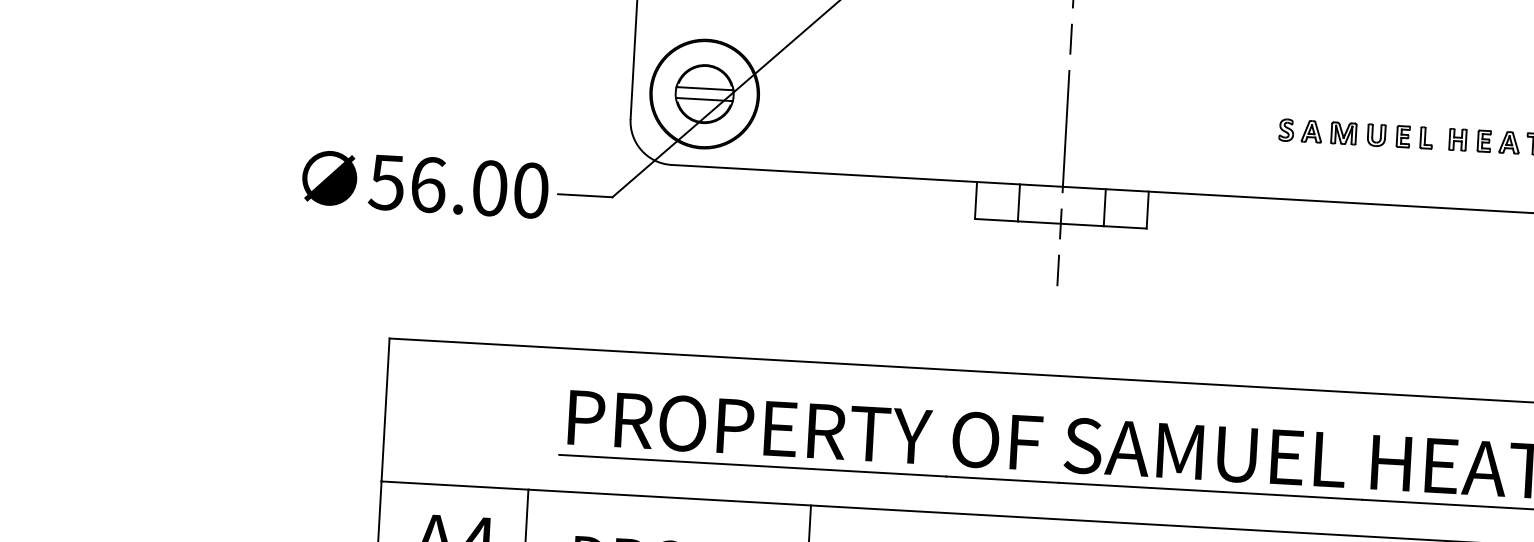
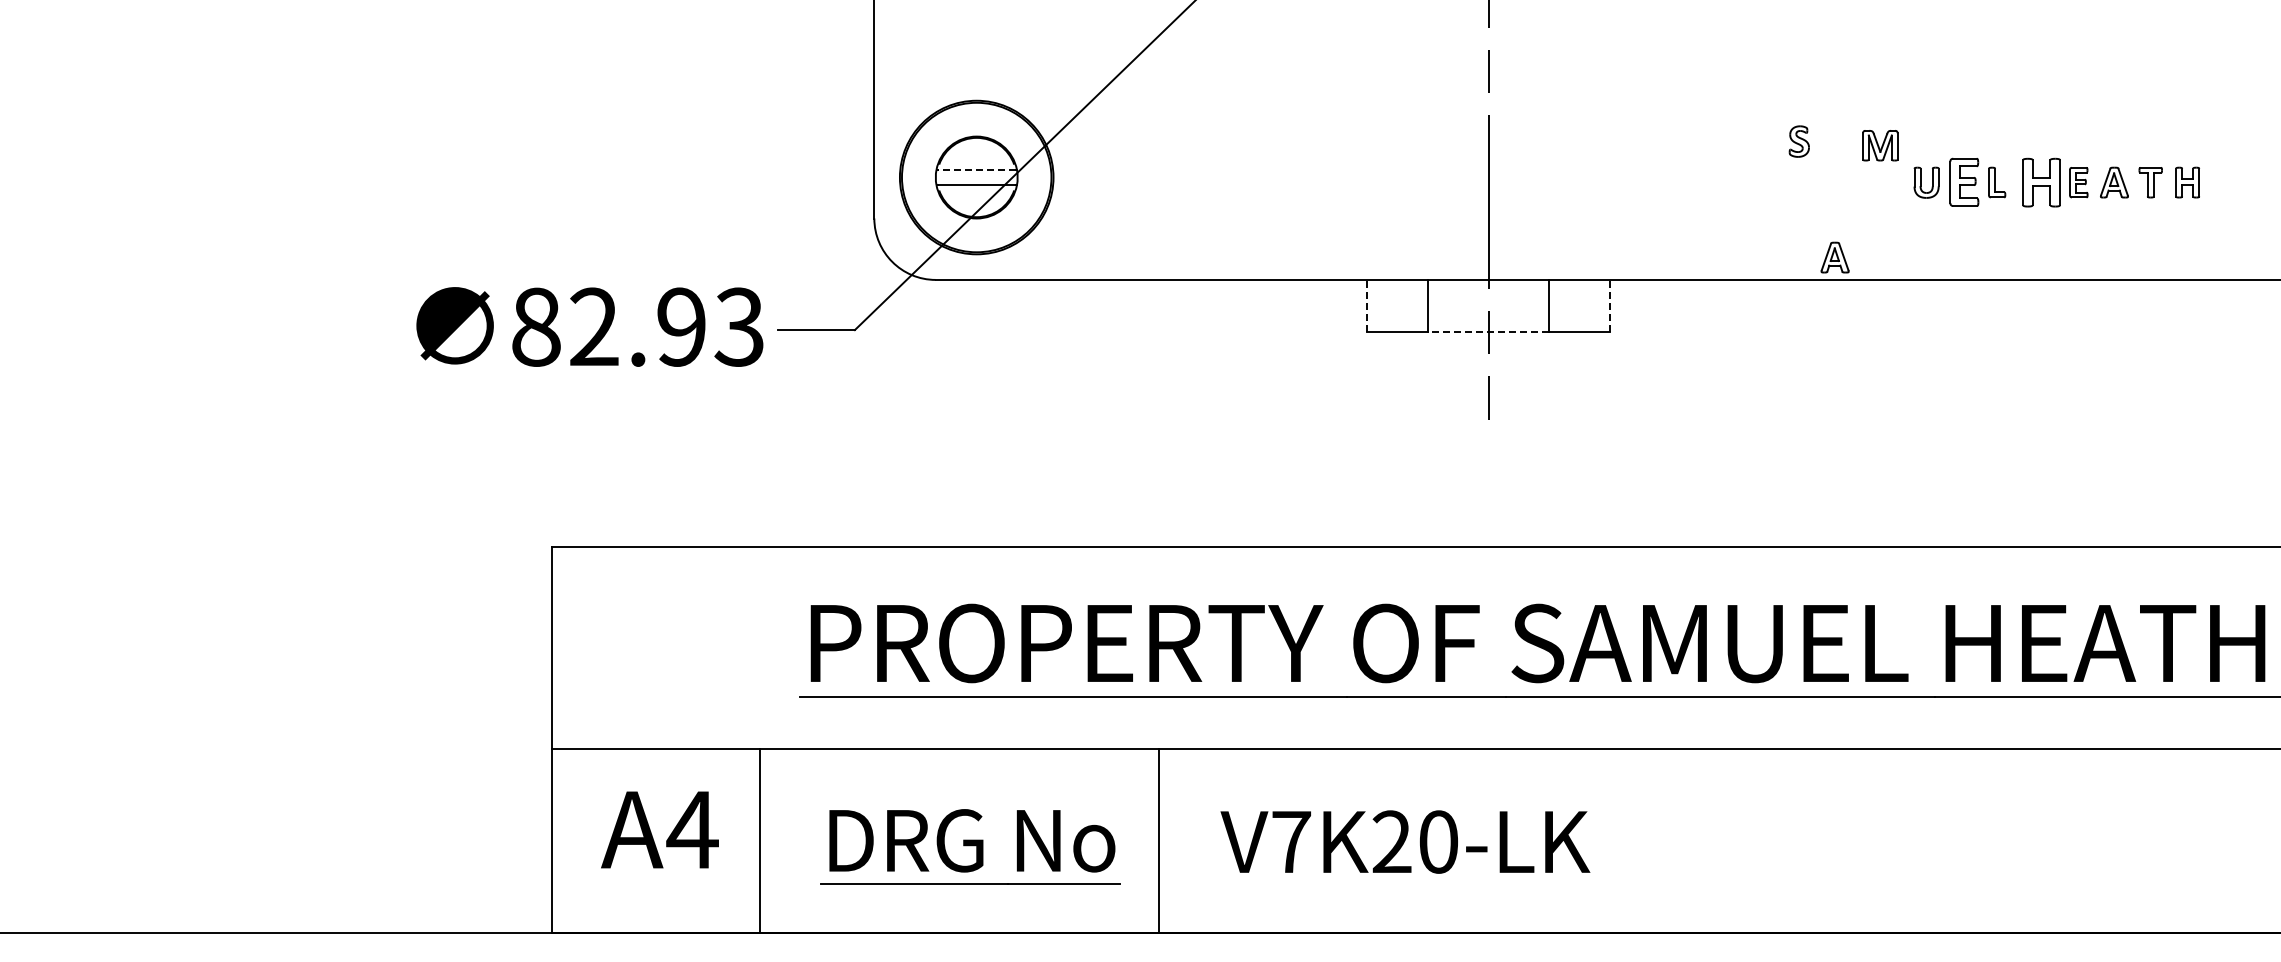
line: (704, 88) -> (976, 169), solid -> dashed
part: (1285, 130) -> (1798, 141), moved
part: (1311, 131) -> (1834, 257), moved
part: (1344, 133) -> (1880, 145), moved
part: (1403, 136) -> (1964, 182), size x1.6
part: (1457, 139) -> (2041, 182), size x1.6
text: (458, 186) -> (637, 326), 56.00 -> 82.93
line: (976, 200) -> (1367, 305), solid -> dashed
line: (1148, 209) -> (1610, 305), solid -> dashed
line: (1060, 224) -> (1488, 332), solid -> dashed

